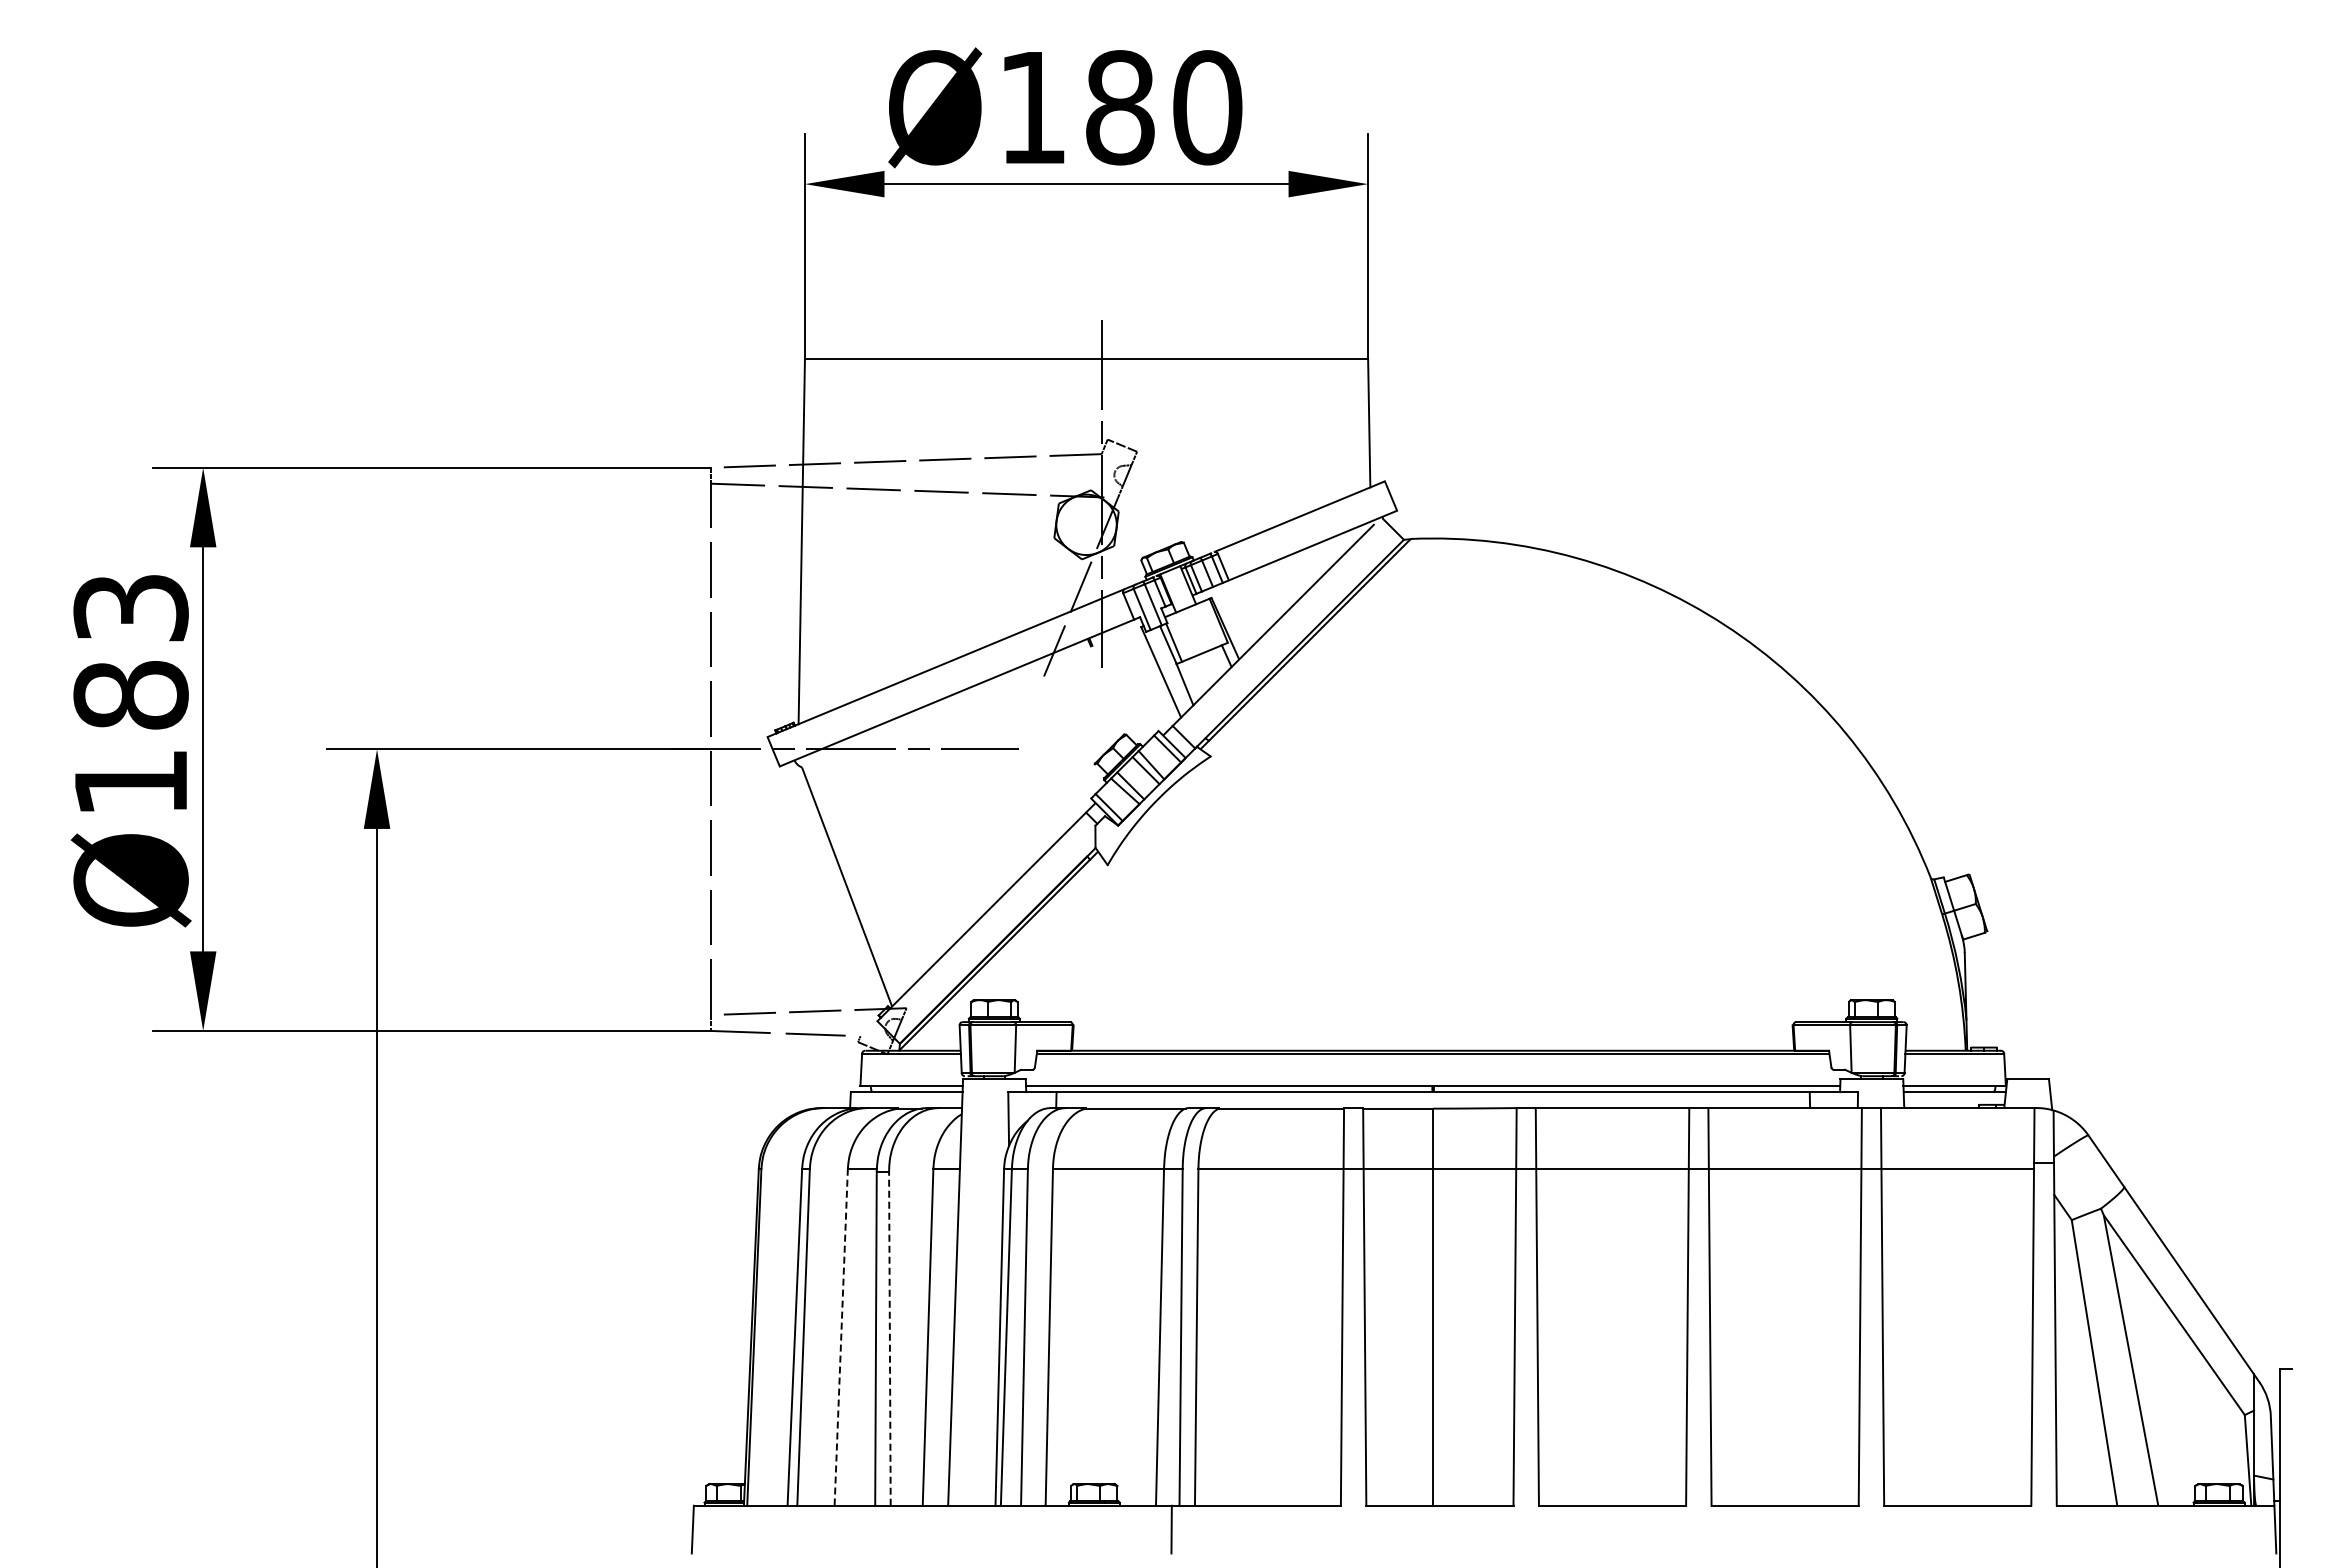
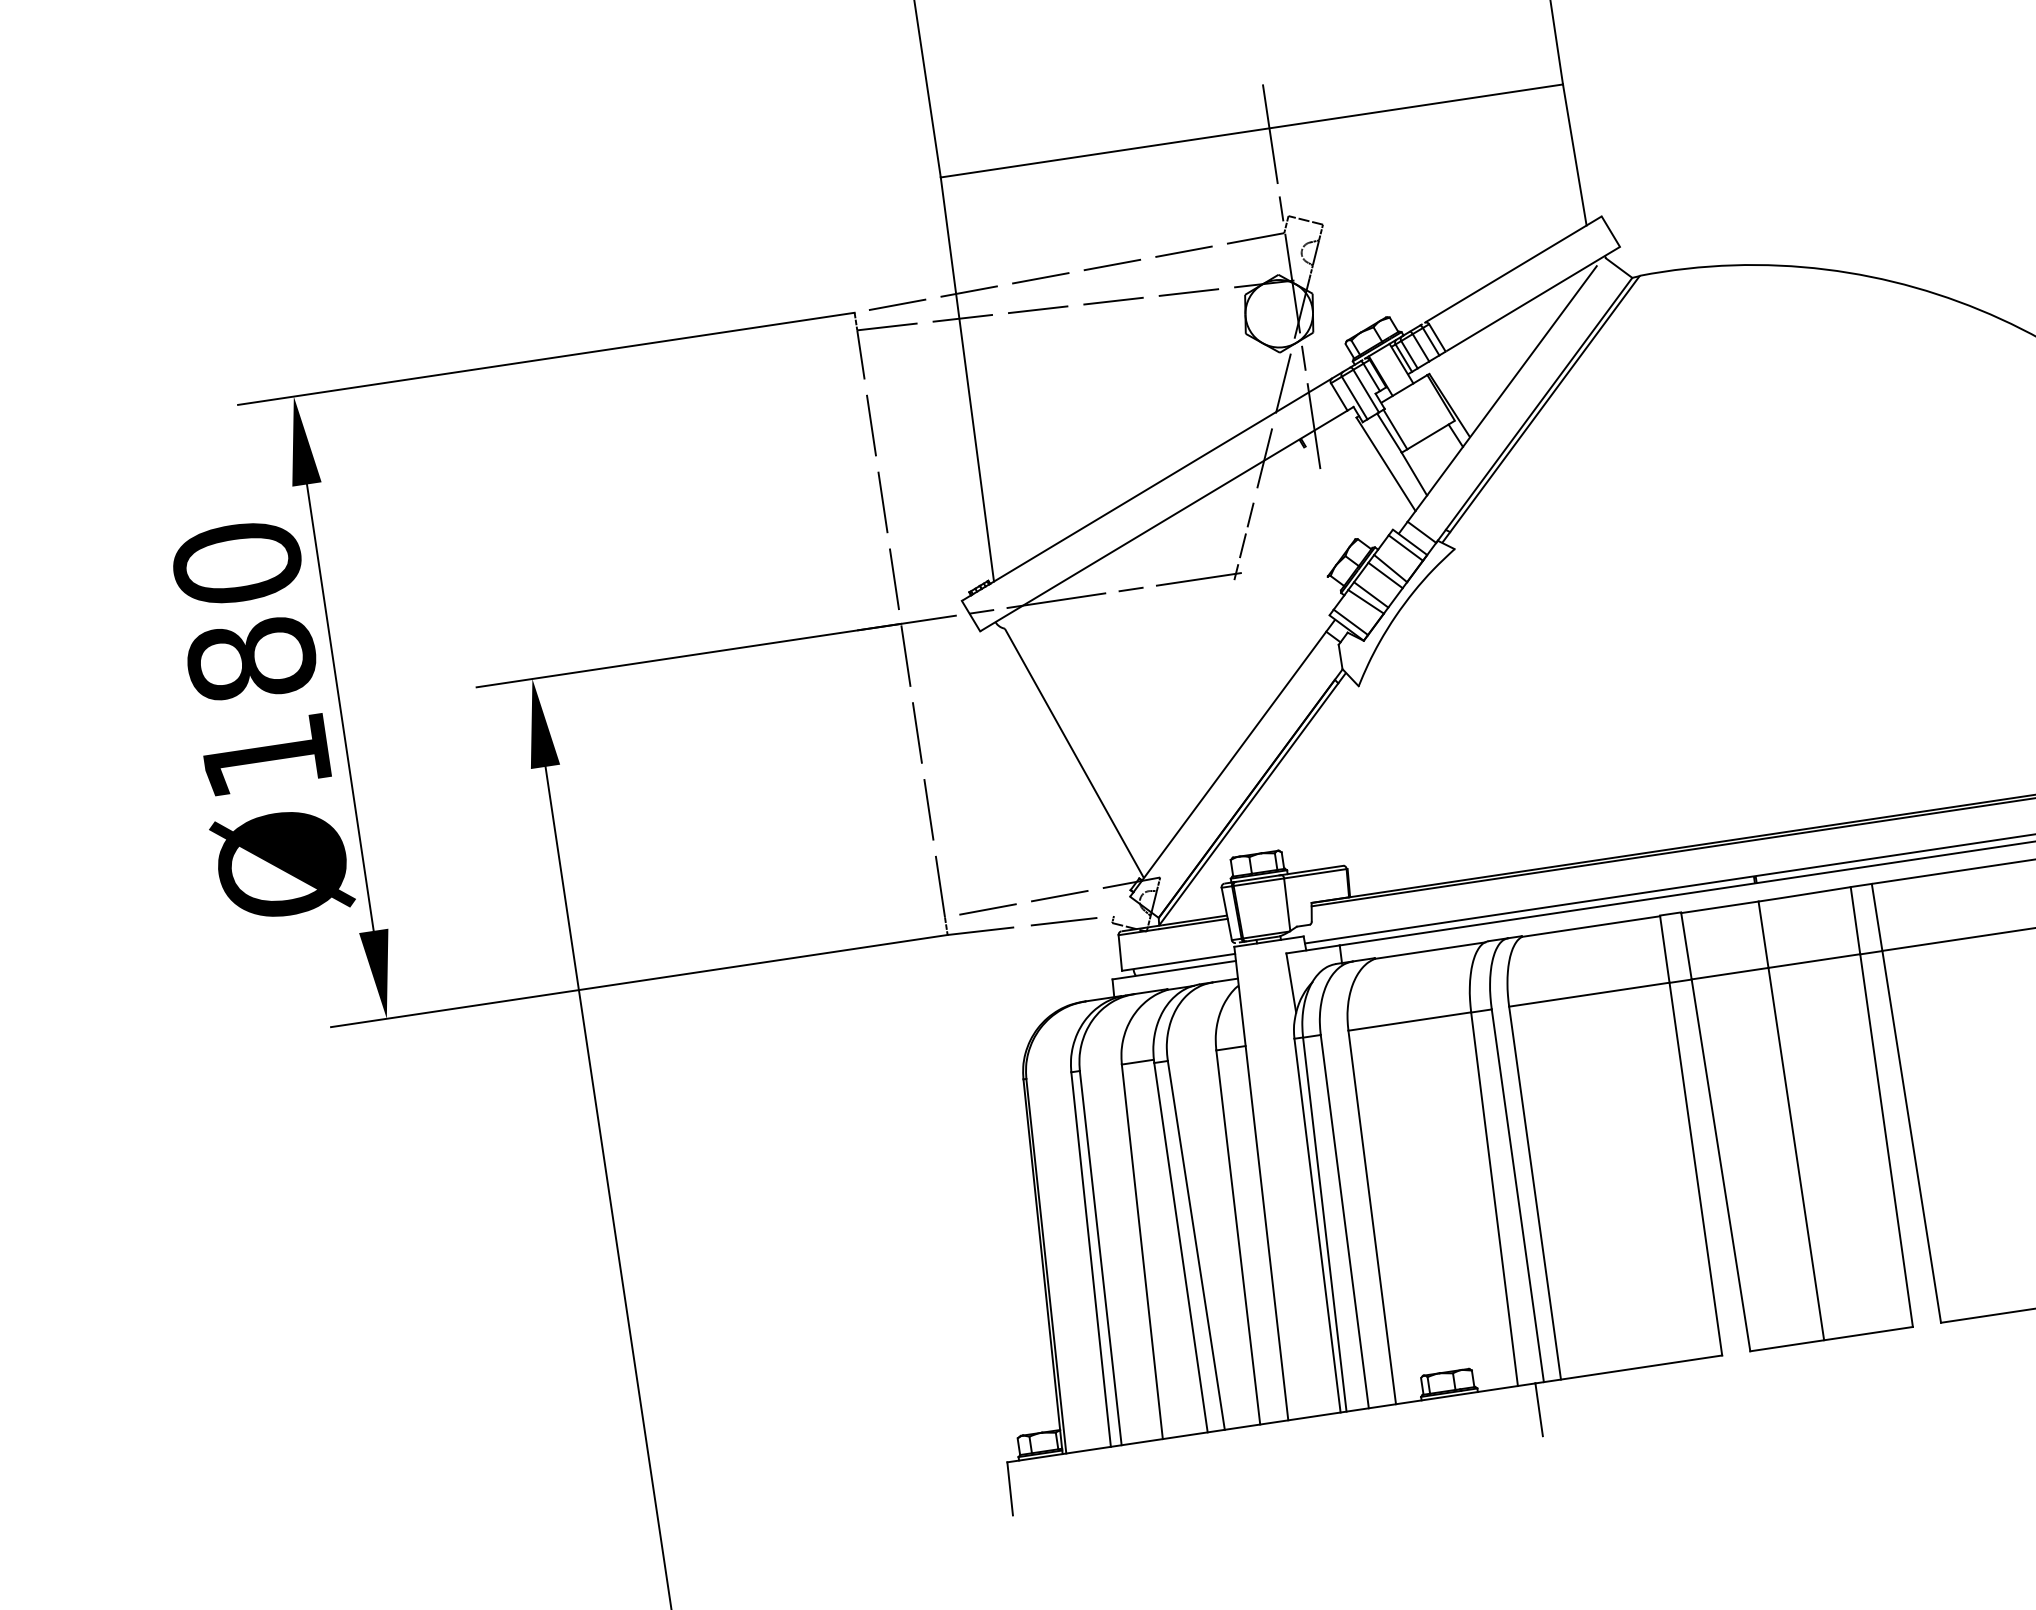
text: (130, 607) -> (236, 562), Ø183 -> Ø180
line: (1024, 721) -> (1243, 541), added
line: (841, 1337) -> (1142, 1252), dashed -> solid
line: (889, 1338) -> (1195, 1245), dashed -> solid

